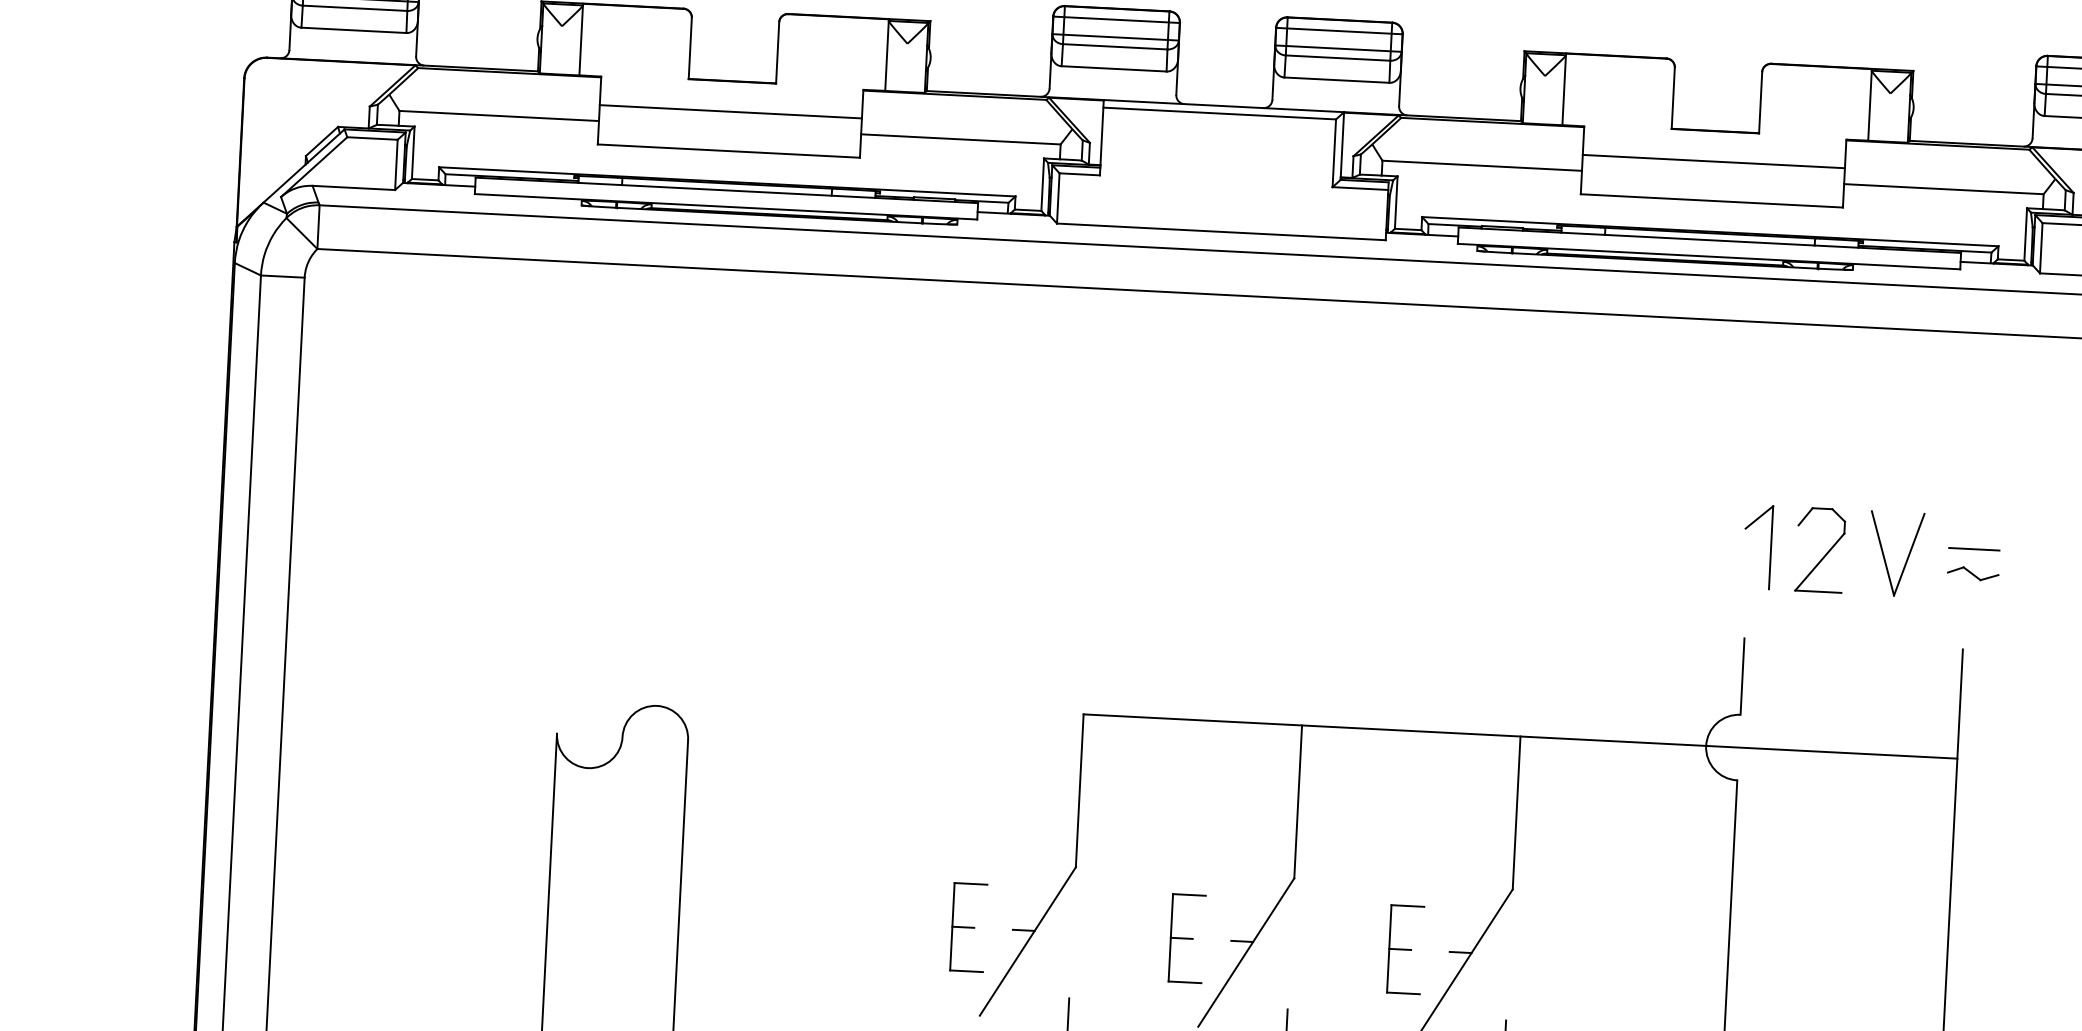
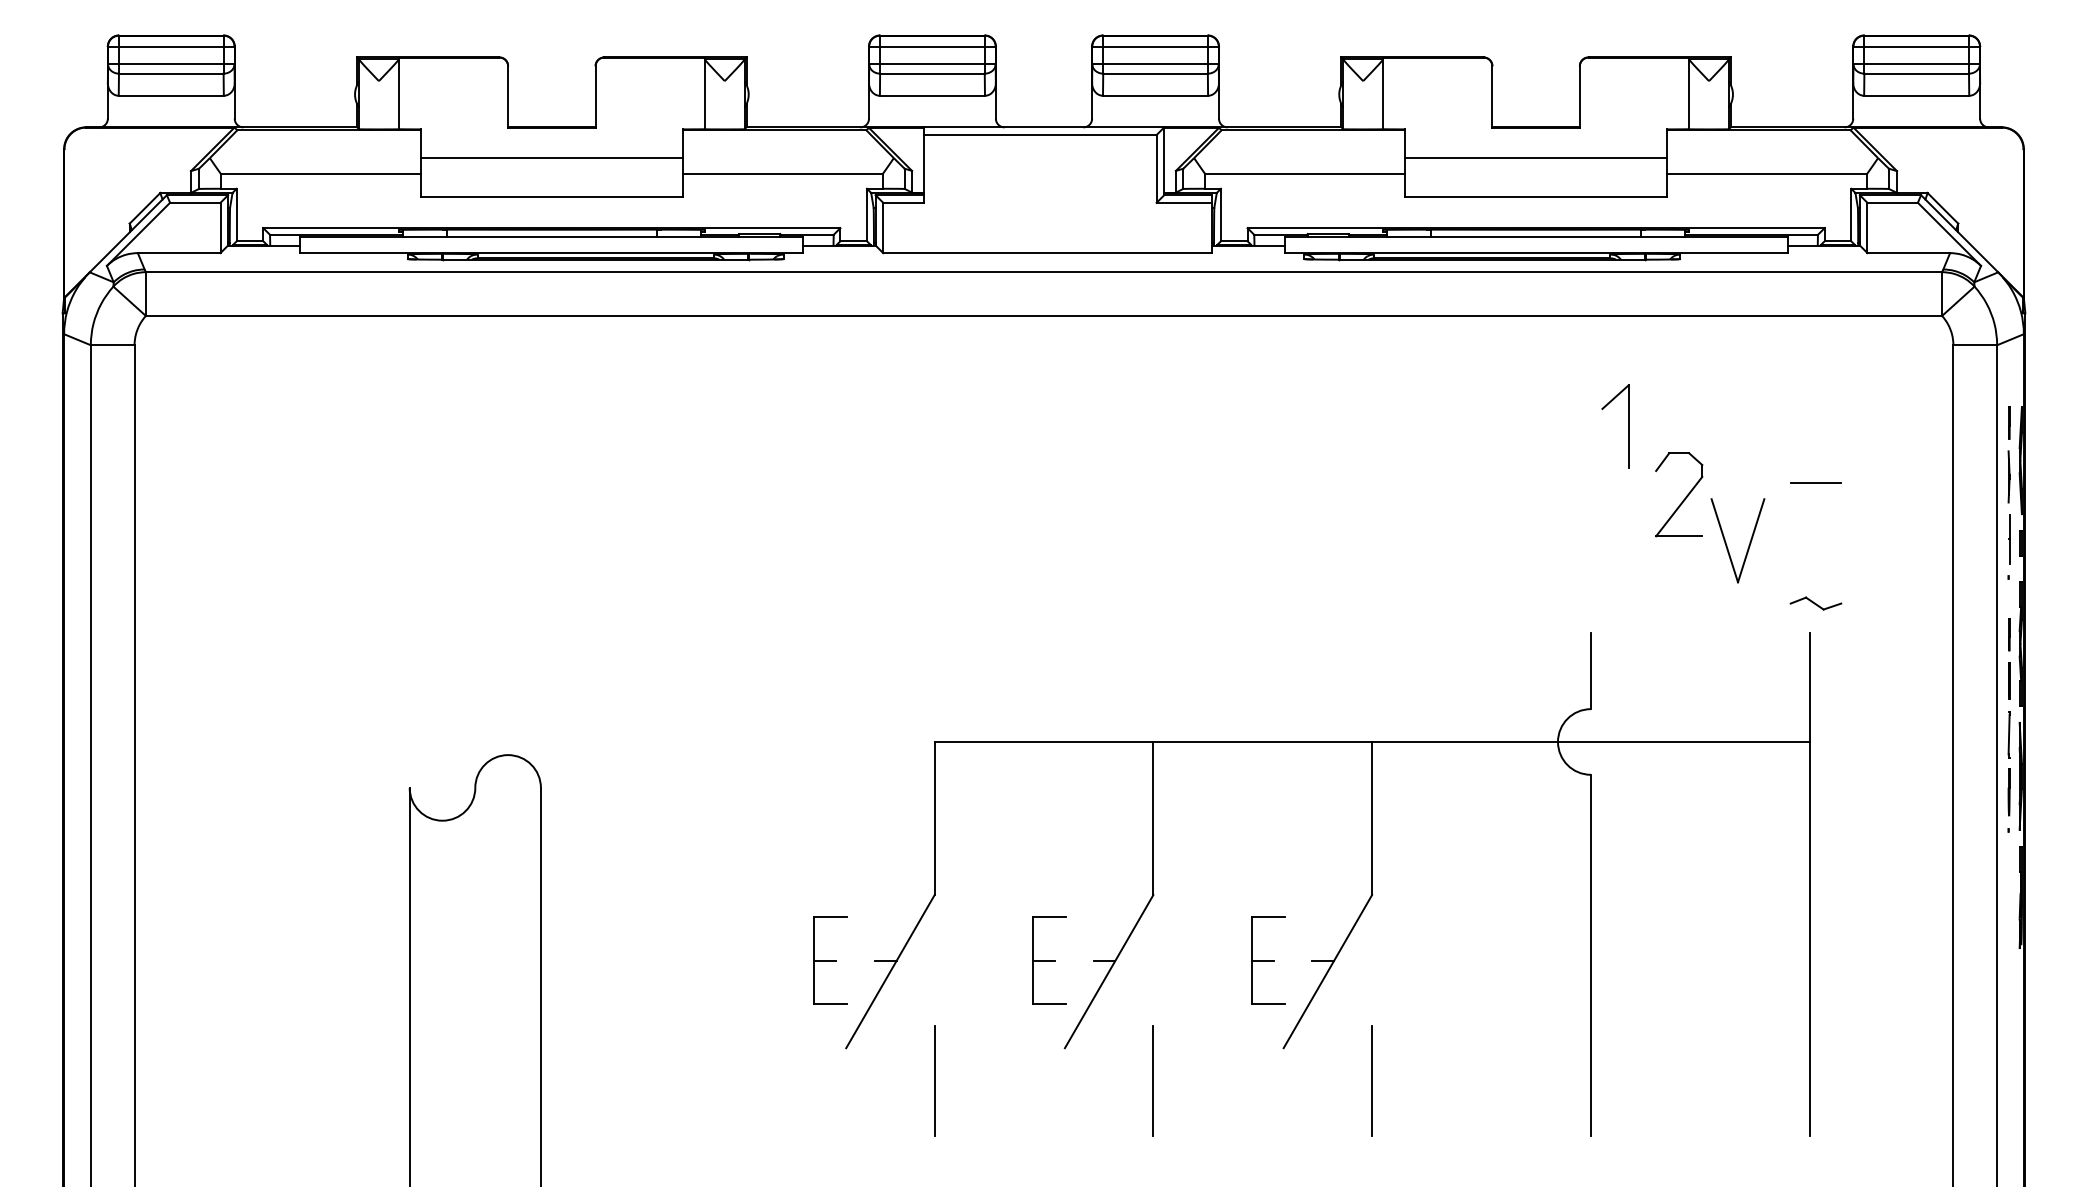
part: (1770, 547) -> (1628, 426), moved
line: (1973, 548) -> (1815, 482), moved
part: (1826, 552) -> (1685, 496), moved
part: (1972, 573) -> (1815, 603), moved

